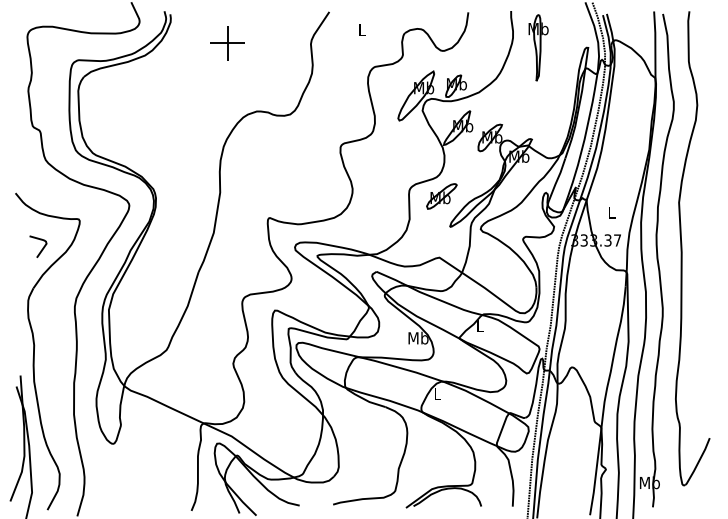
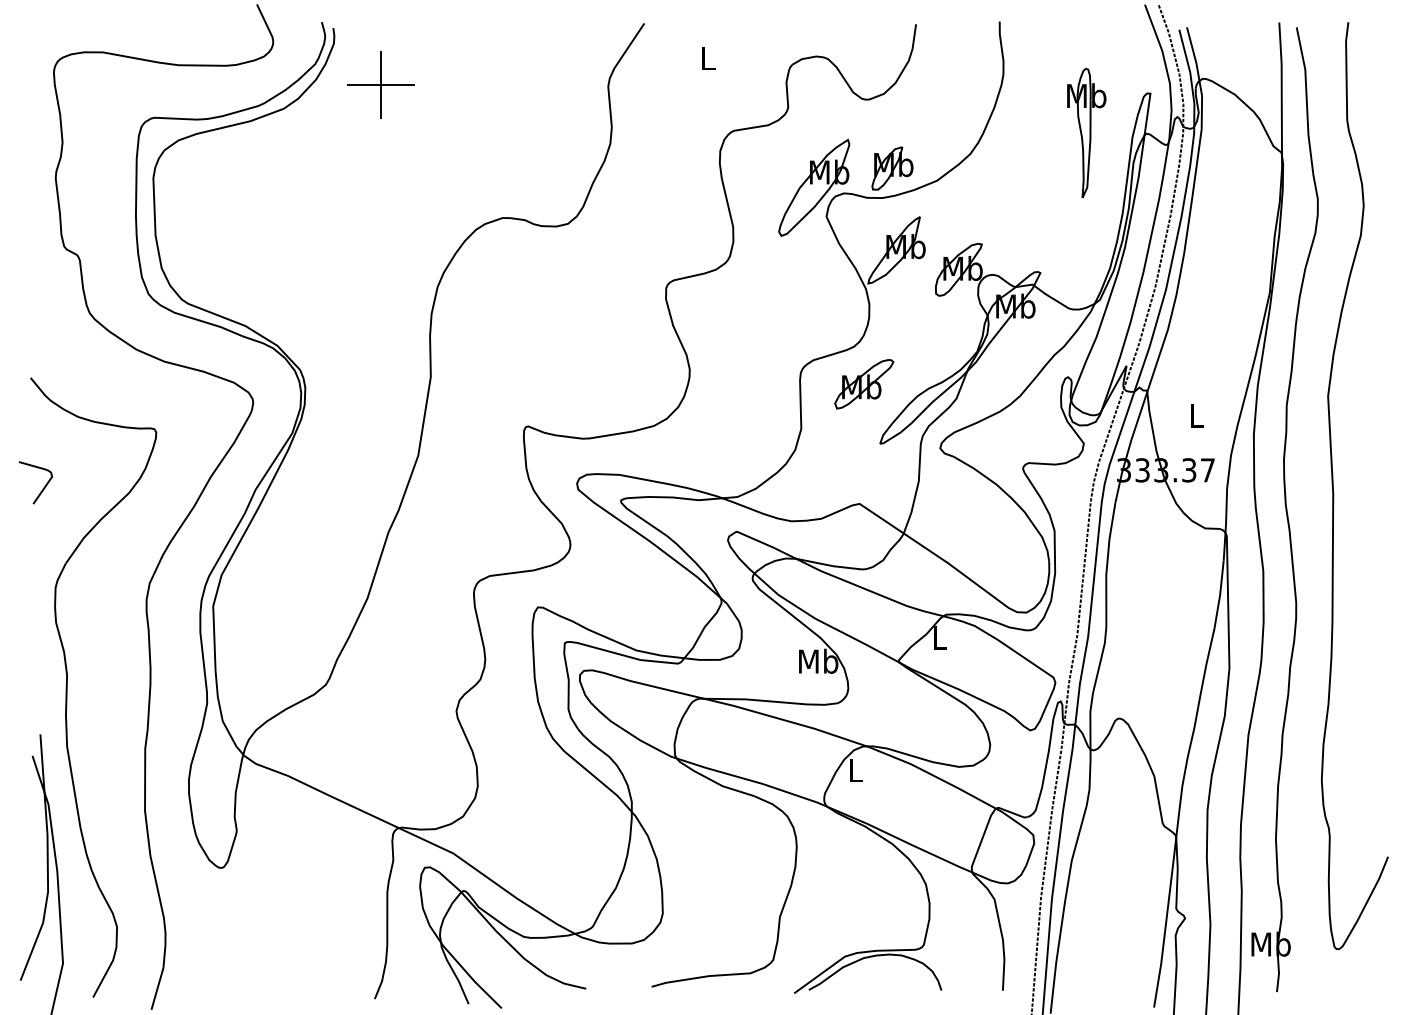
part: (227, 43) -> (380, 85), moved
part: (538, 47) -> (1086, 132), moved
curve: (42, 247) -> (44, 484), moved

